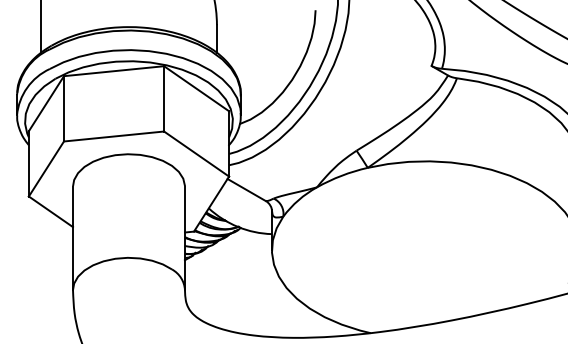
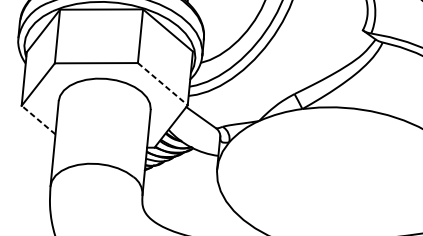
line: (196, 154) -> (162, 84), solid -> dashed
line: (50, 211) -> (38, 119), solid -> dashed

